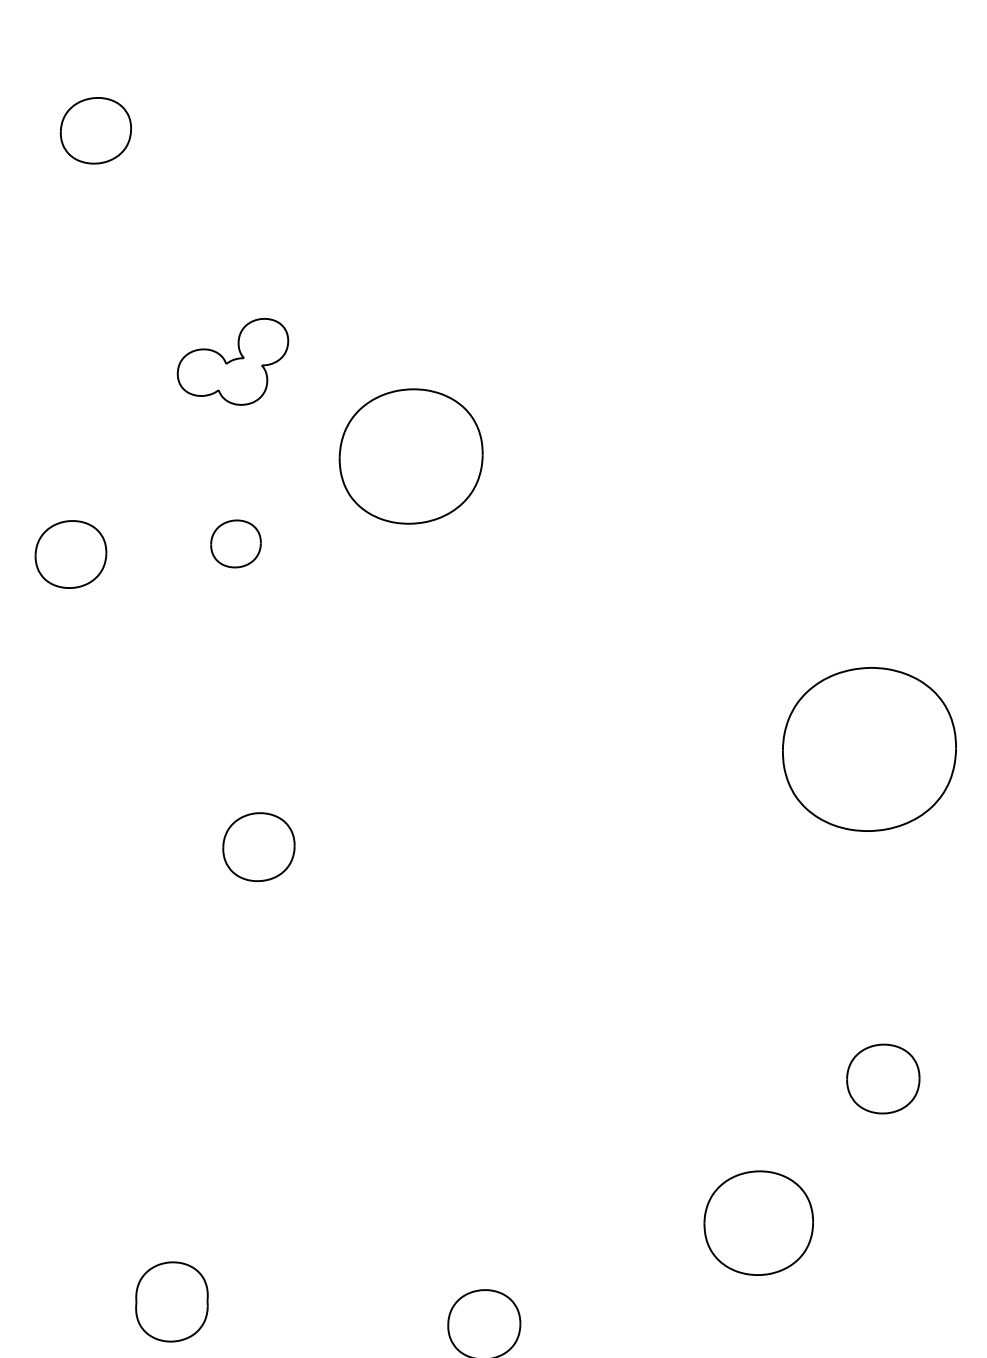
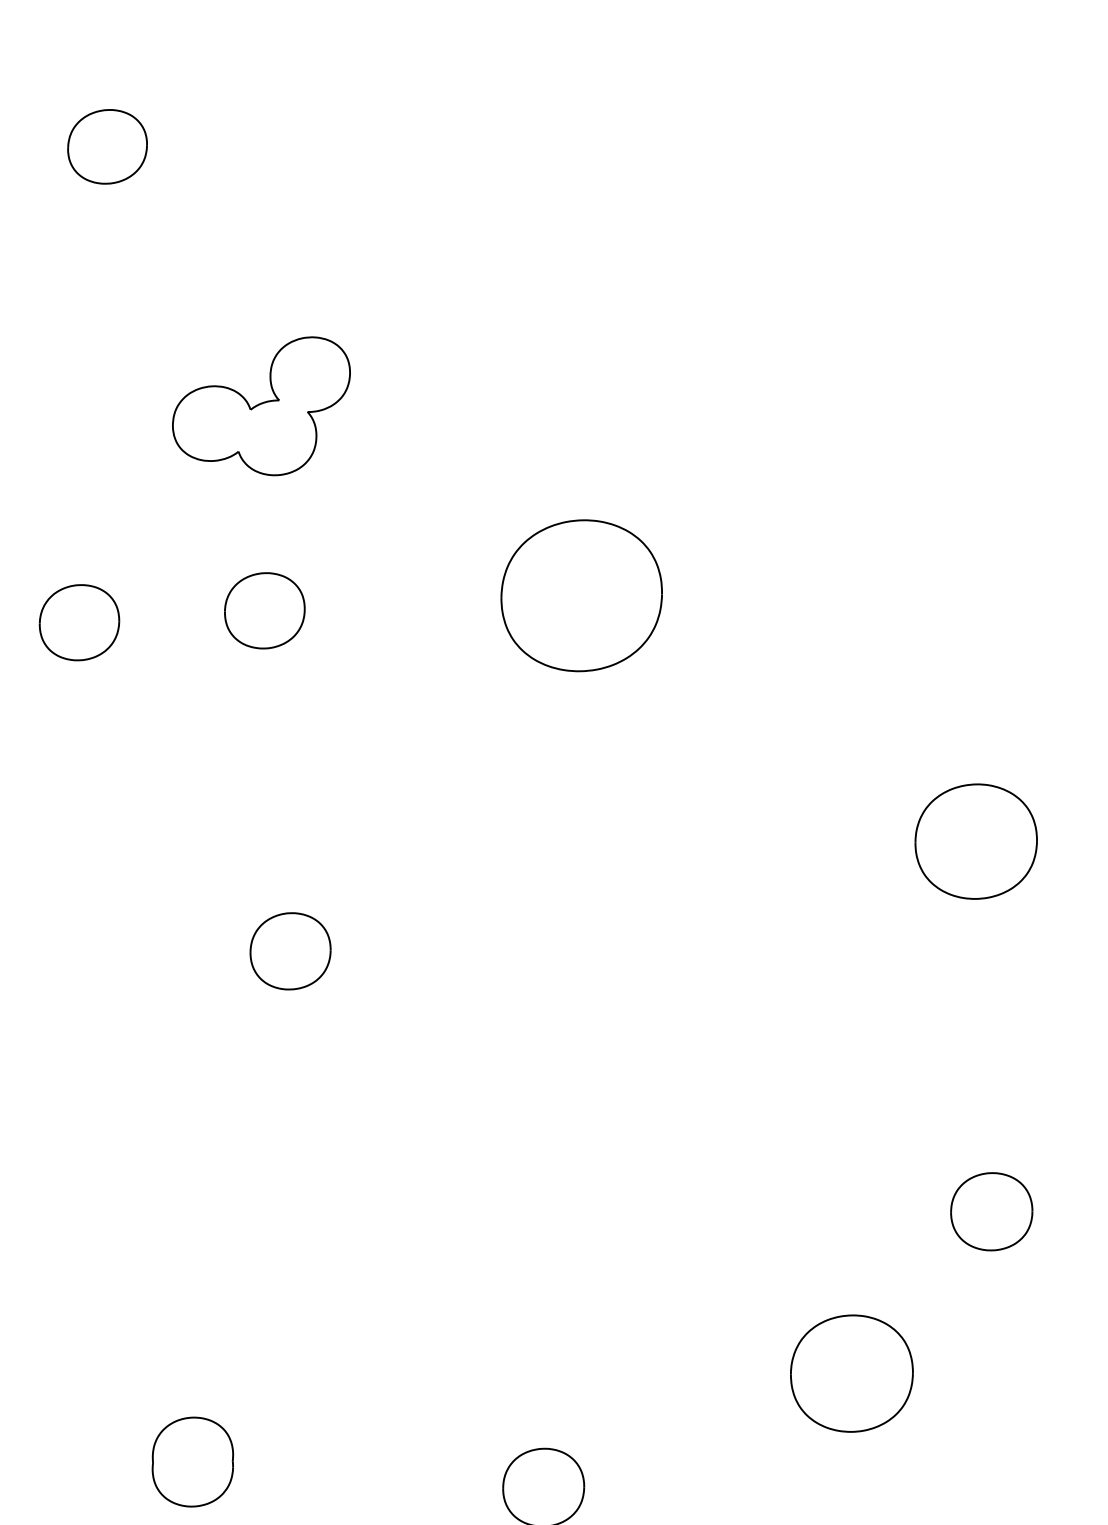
part: (232, 361) -> (260, 405), size x1.43
part: (410, 456) -> (580, 595), moved
part: (235, 543) -> (264, 610), size x1.43
part: (869, 749) -> (976, 841), size x0.62

